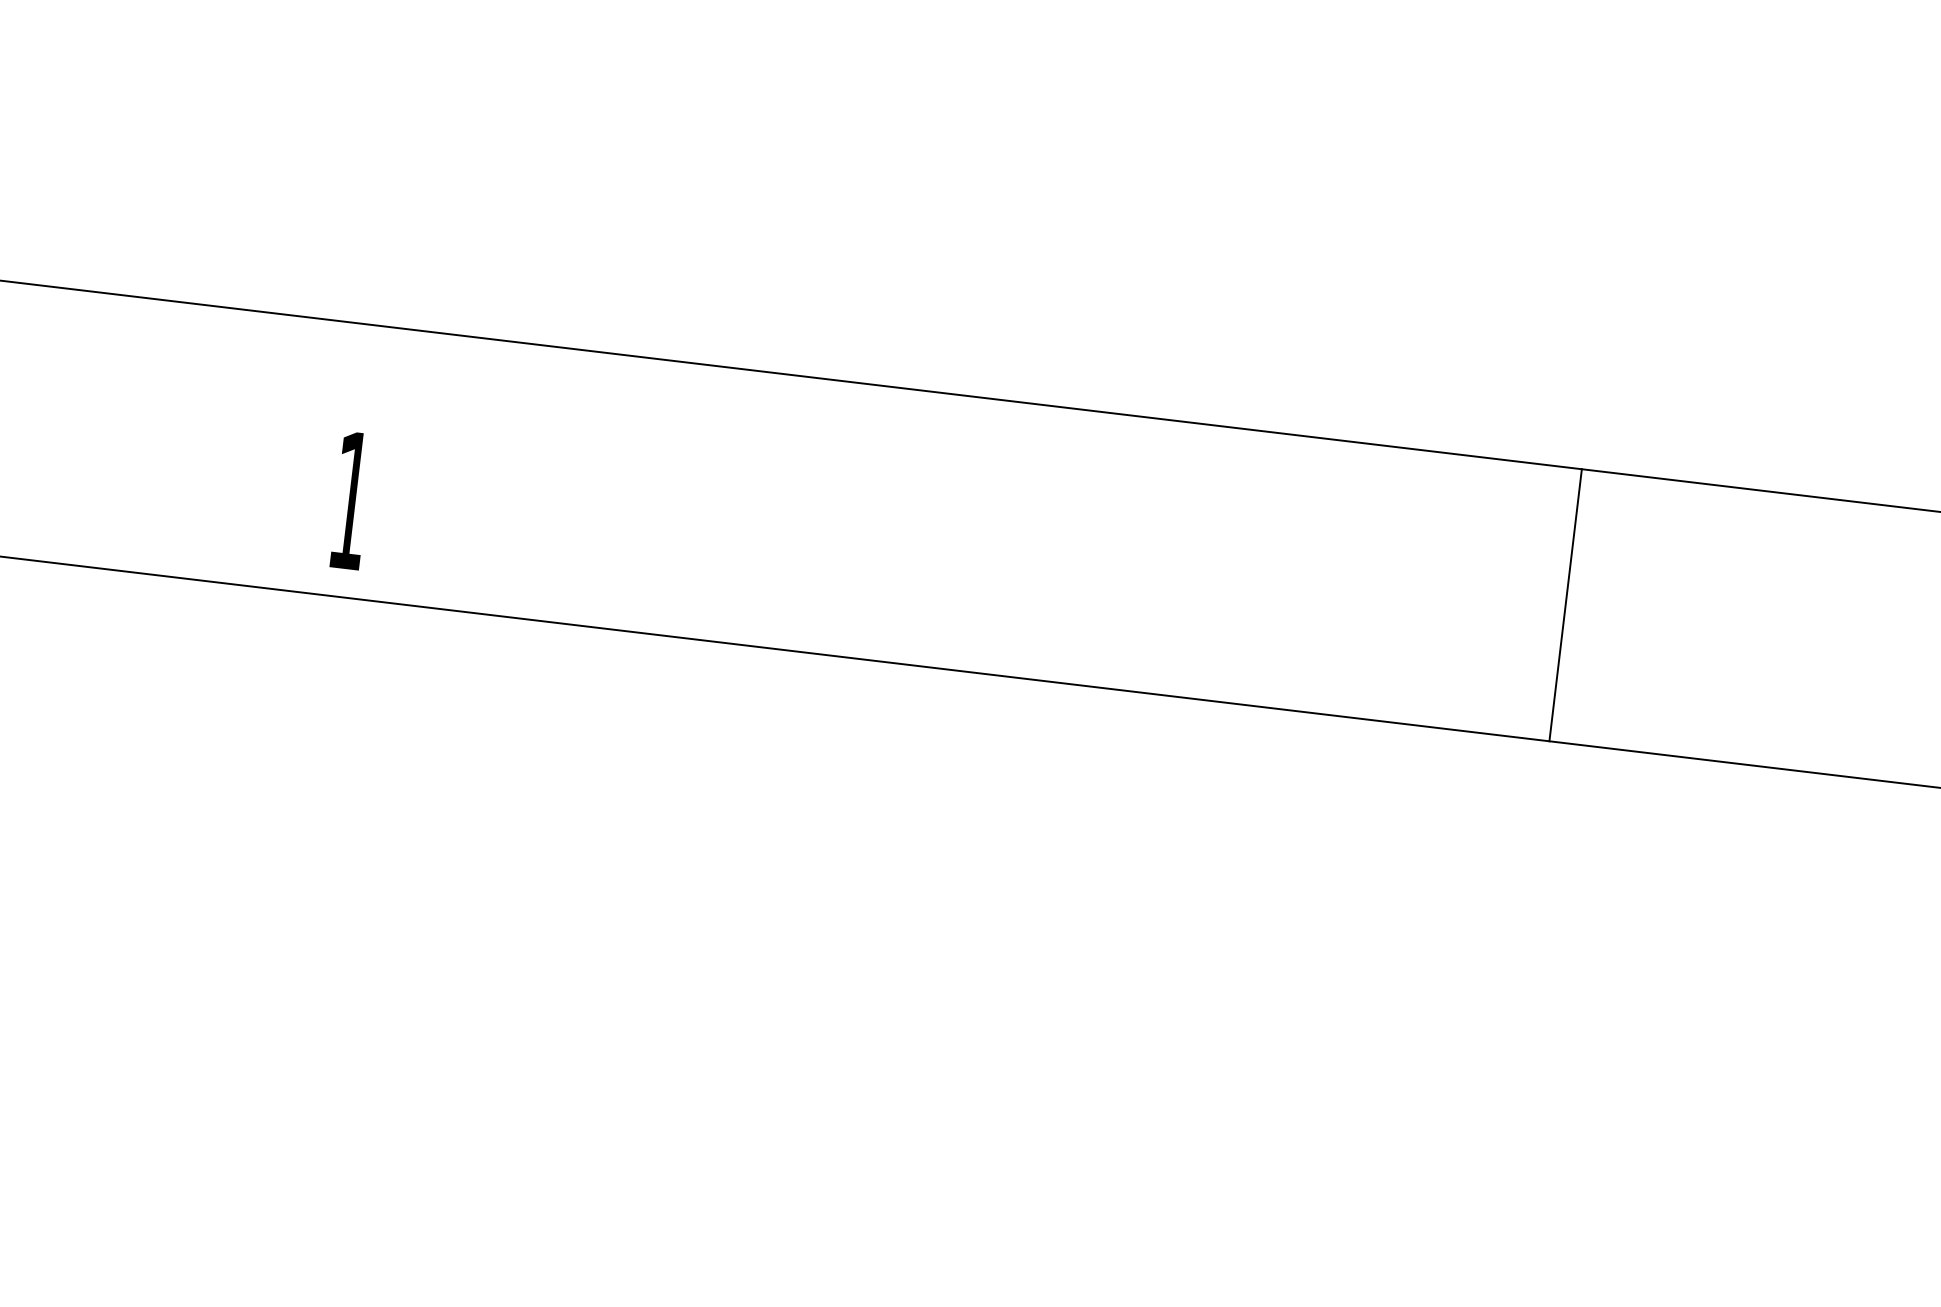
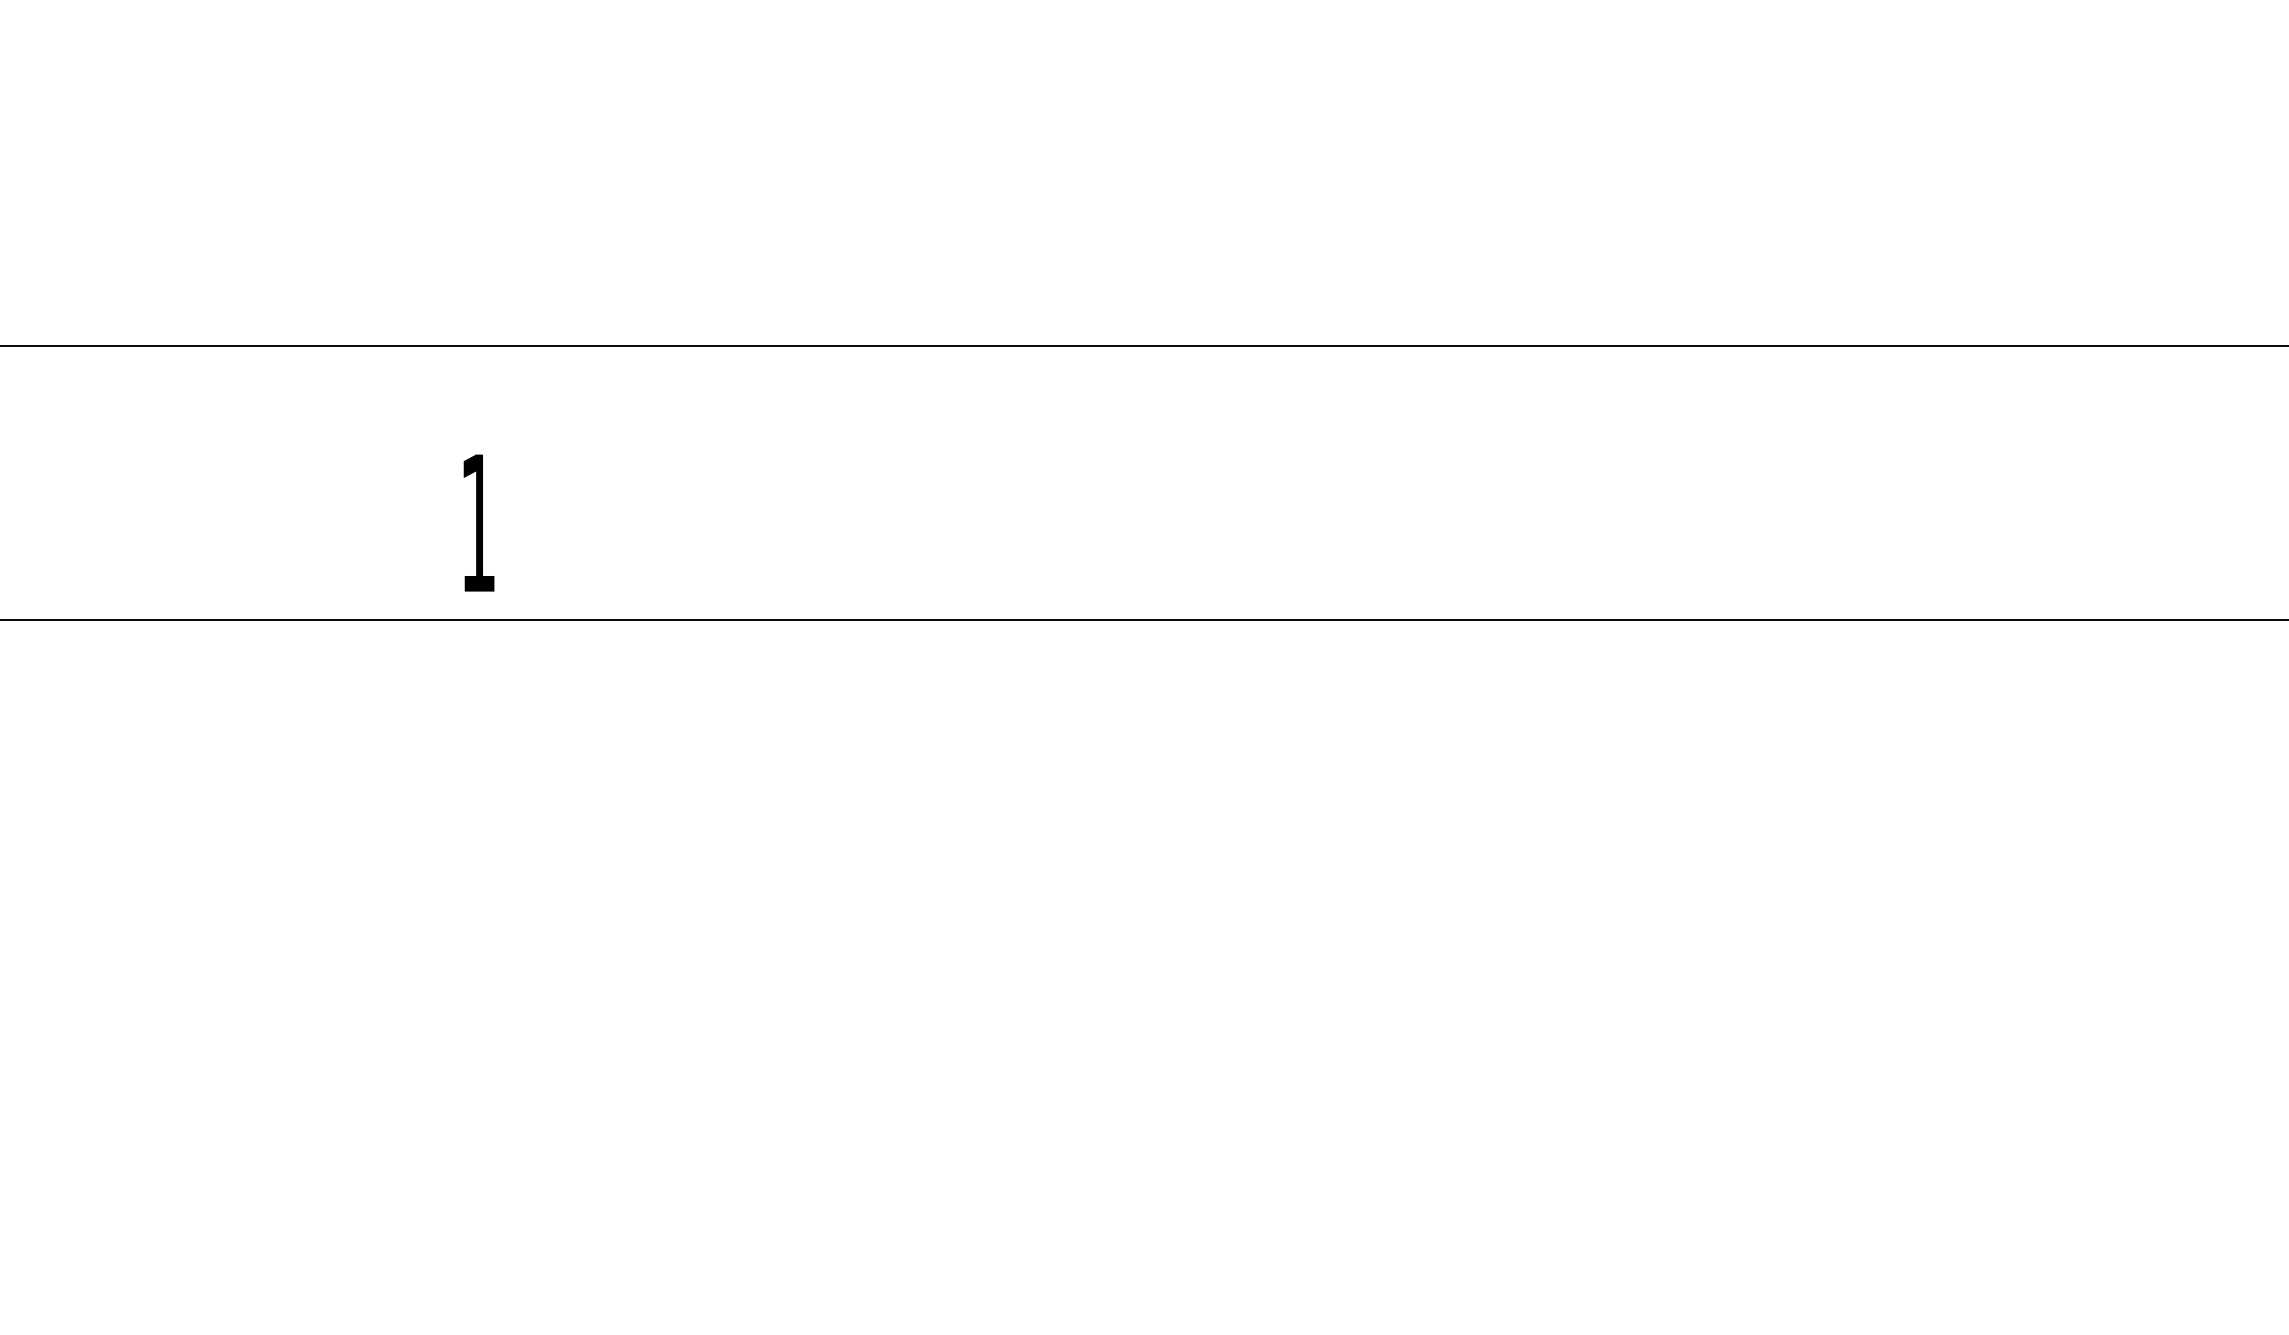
text: (351, 500) -> (478, 522), moved
line: (1565, 605) -> (1613, 483), removed

